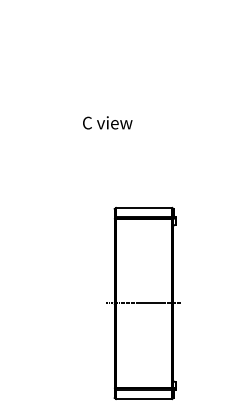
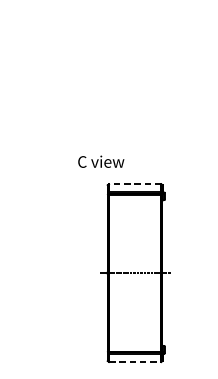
text: (107, 122) -> (101, 161), moved
line: (143, 207) -> (134, 183), solid -> dashed
line: (144, 399) -> (135, 362), solid -> dashed

